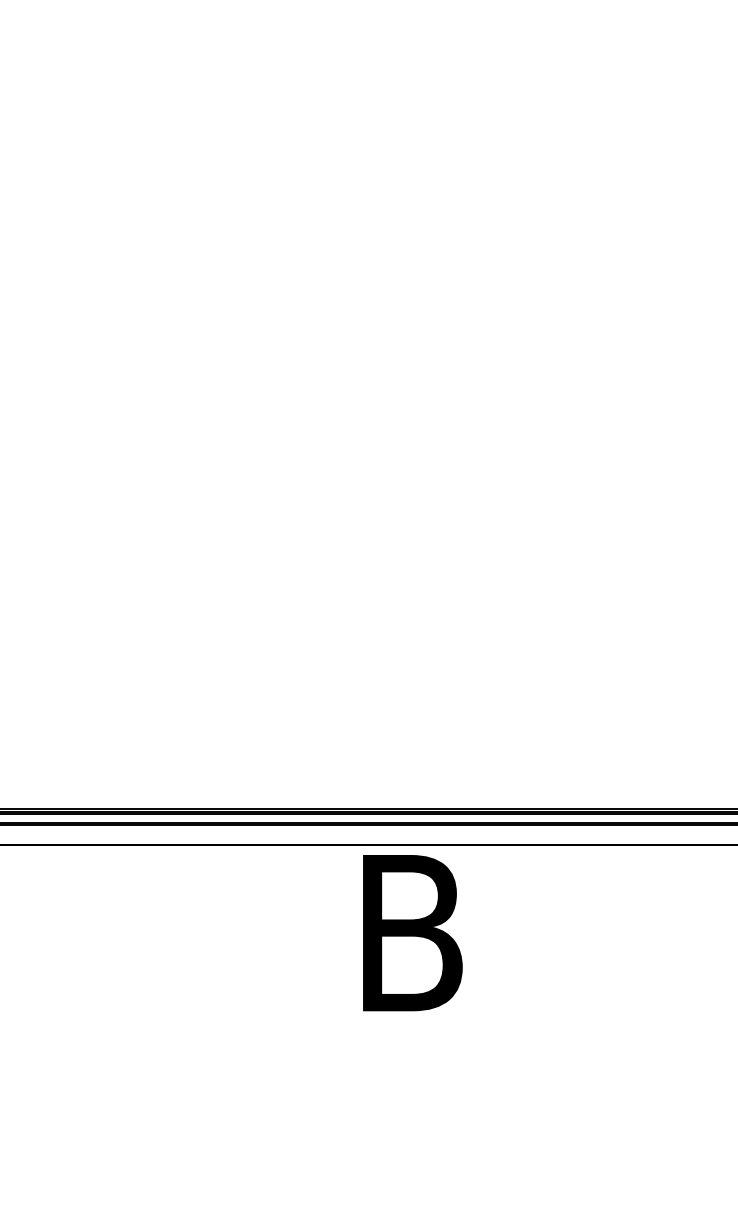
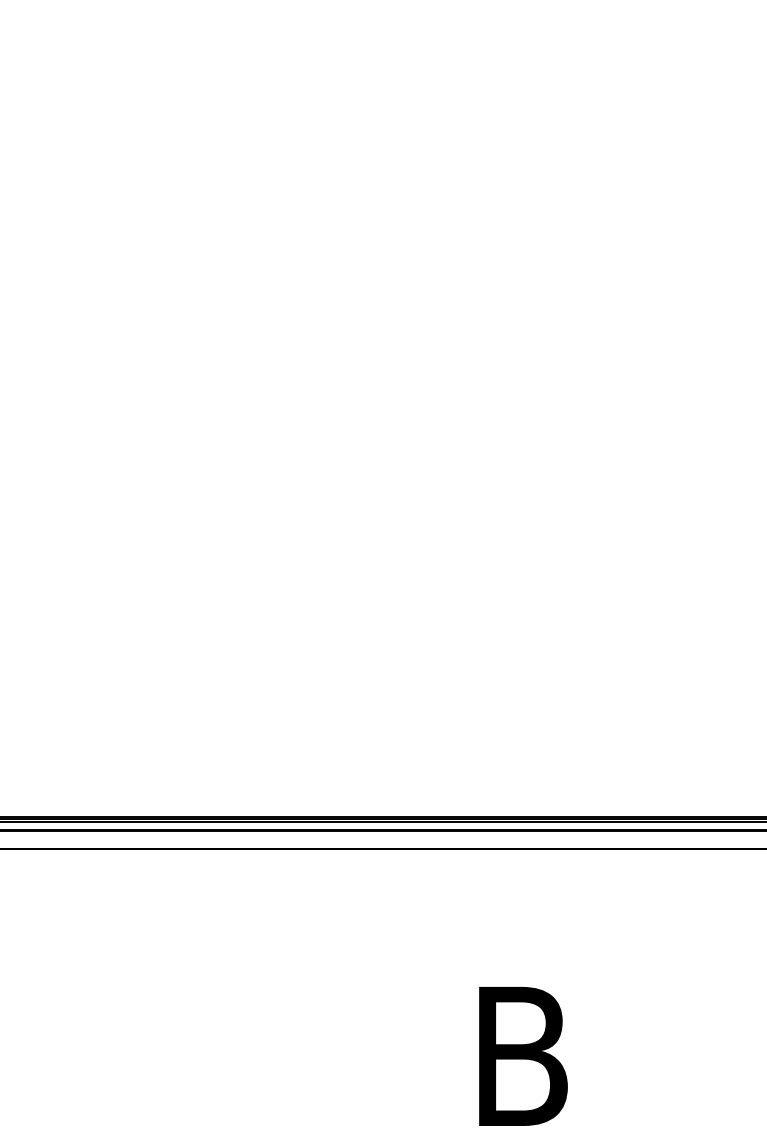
text: (412, 933) -> (523, 1056), moved

